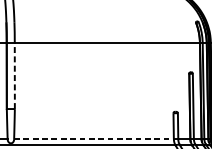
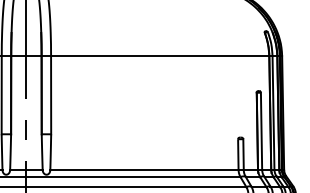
line: (15, 76) -> (51, 95), dashed -> solid
line: (94, 138) -> (144, 169), dashed -> solid

